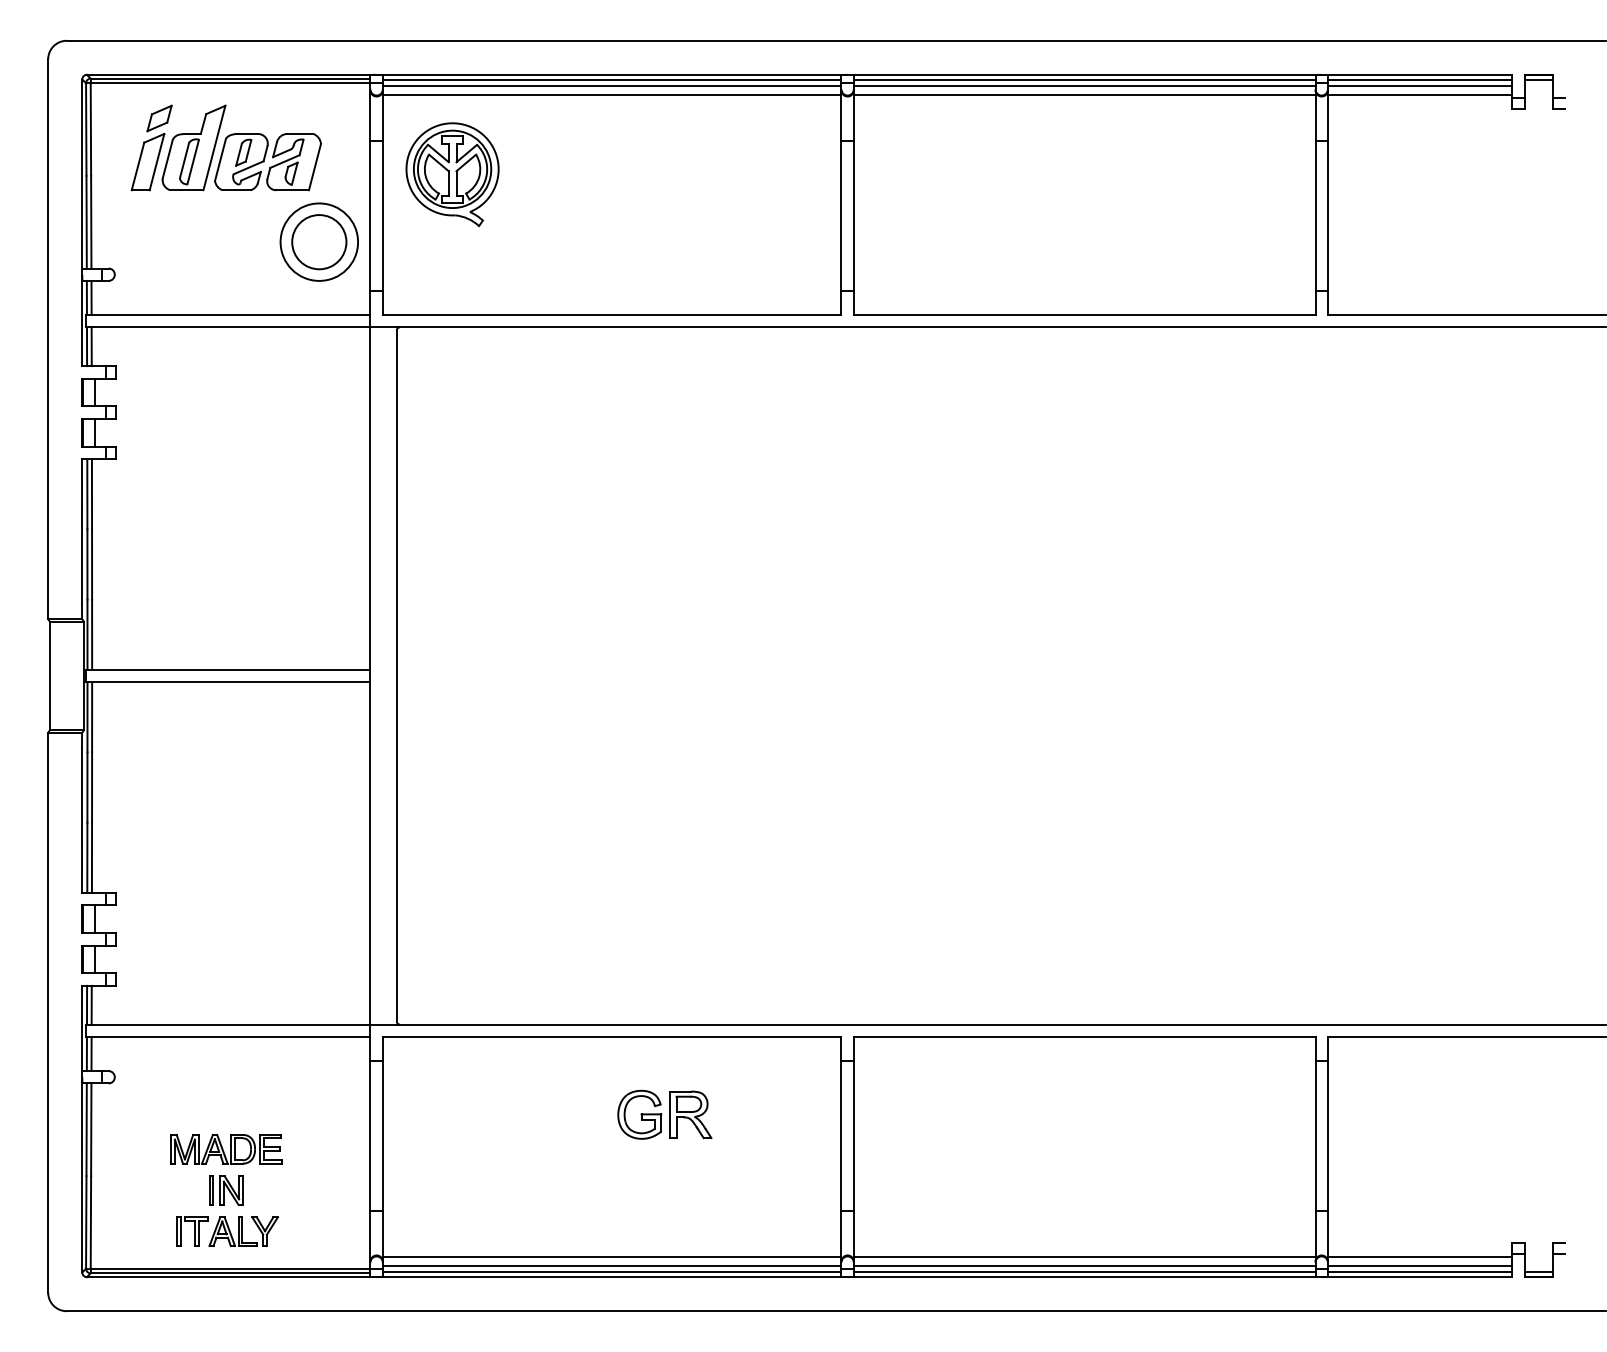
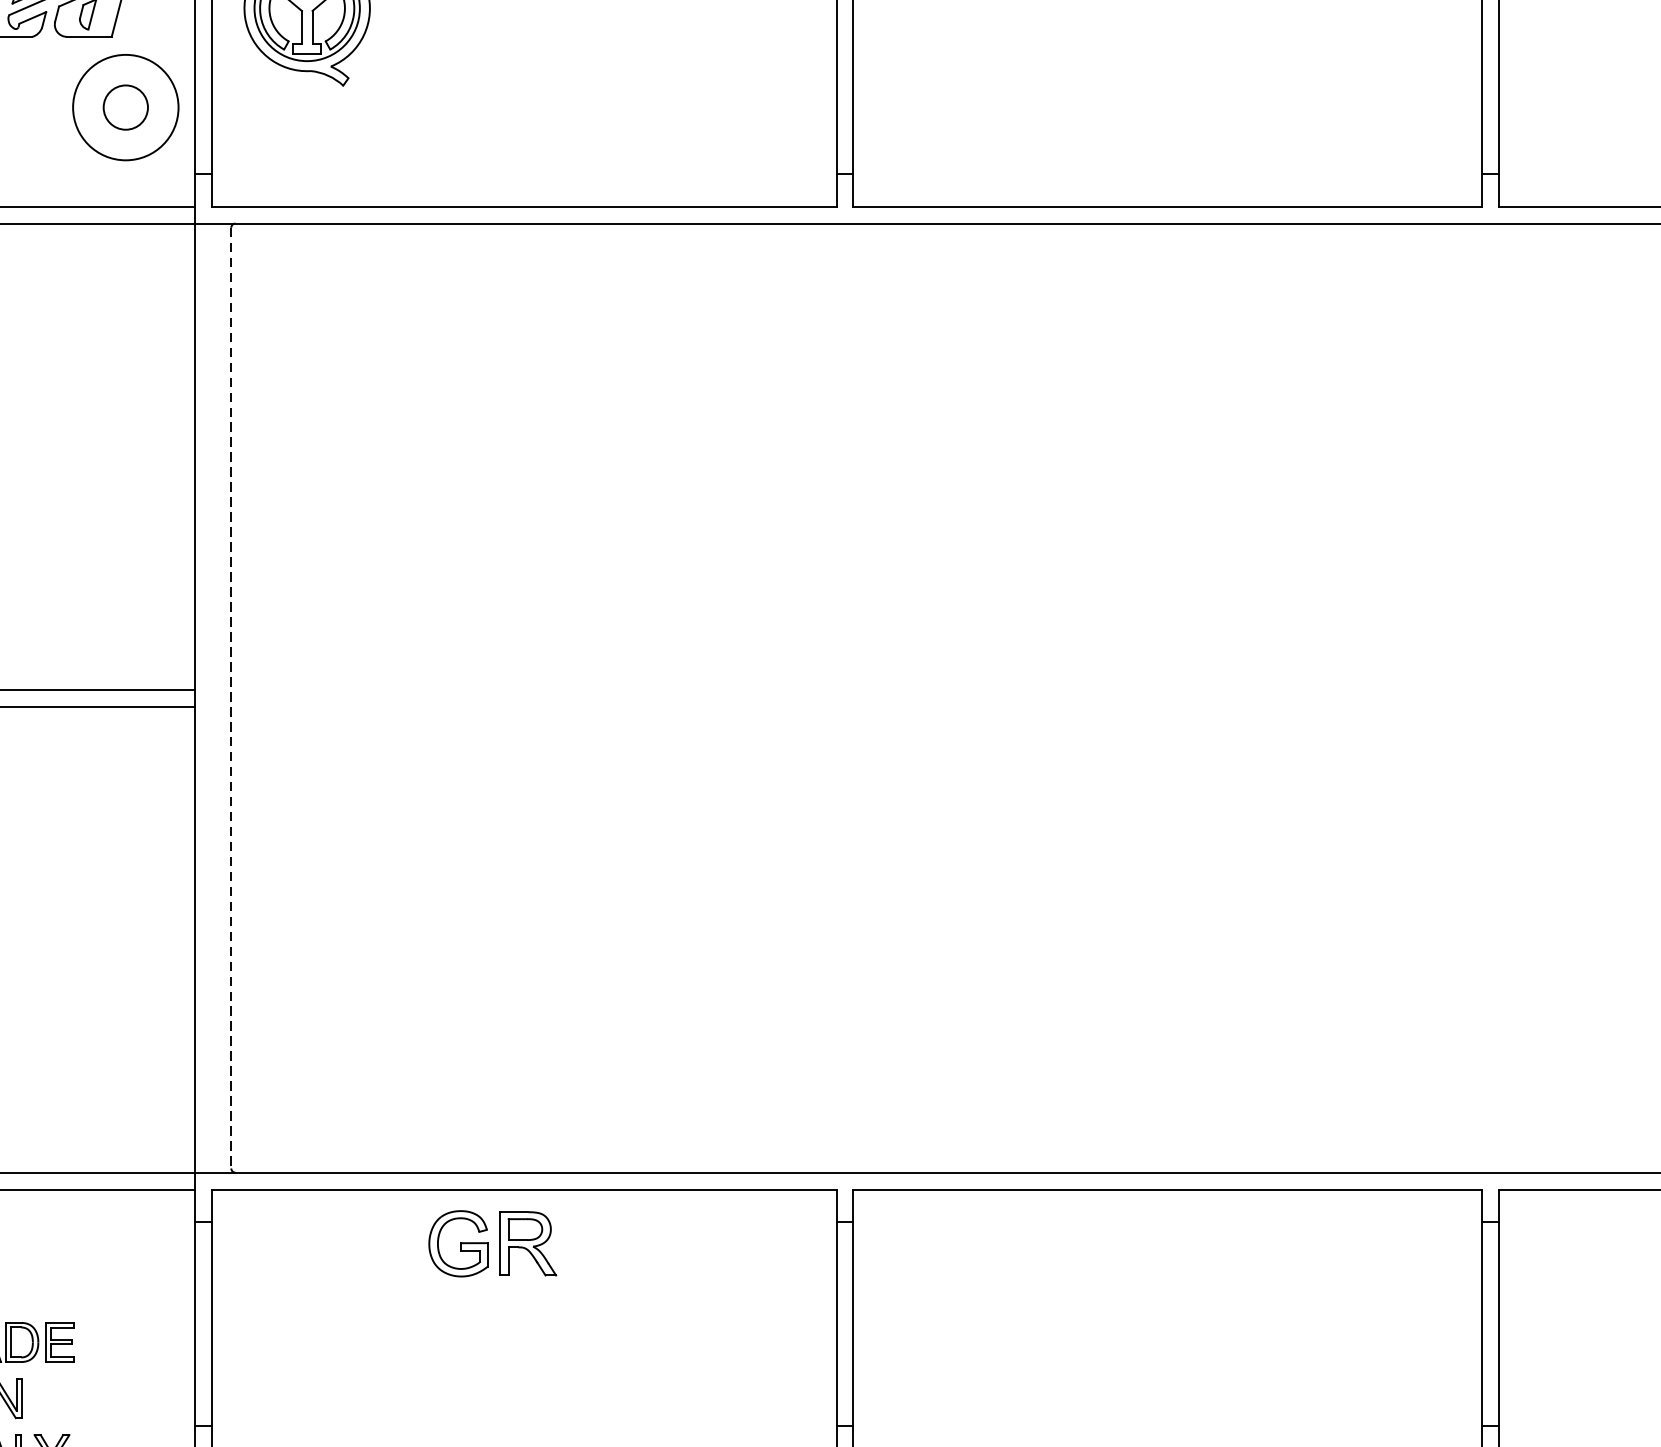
circle: (319, 242) -> (126, 108), size x0.6
line: (396, 676) -> (230, 698), solid -> dashed
part: (664, 1114) -> (492, 1243), moved

